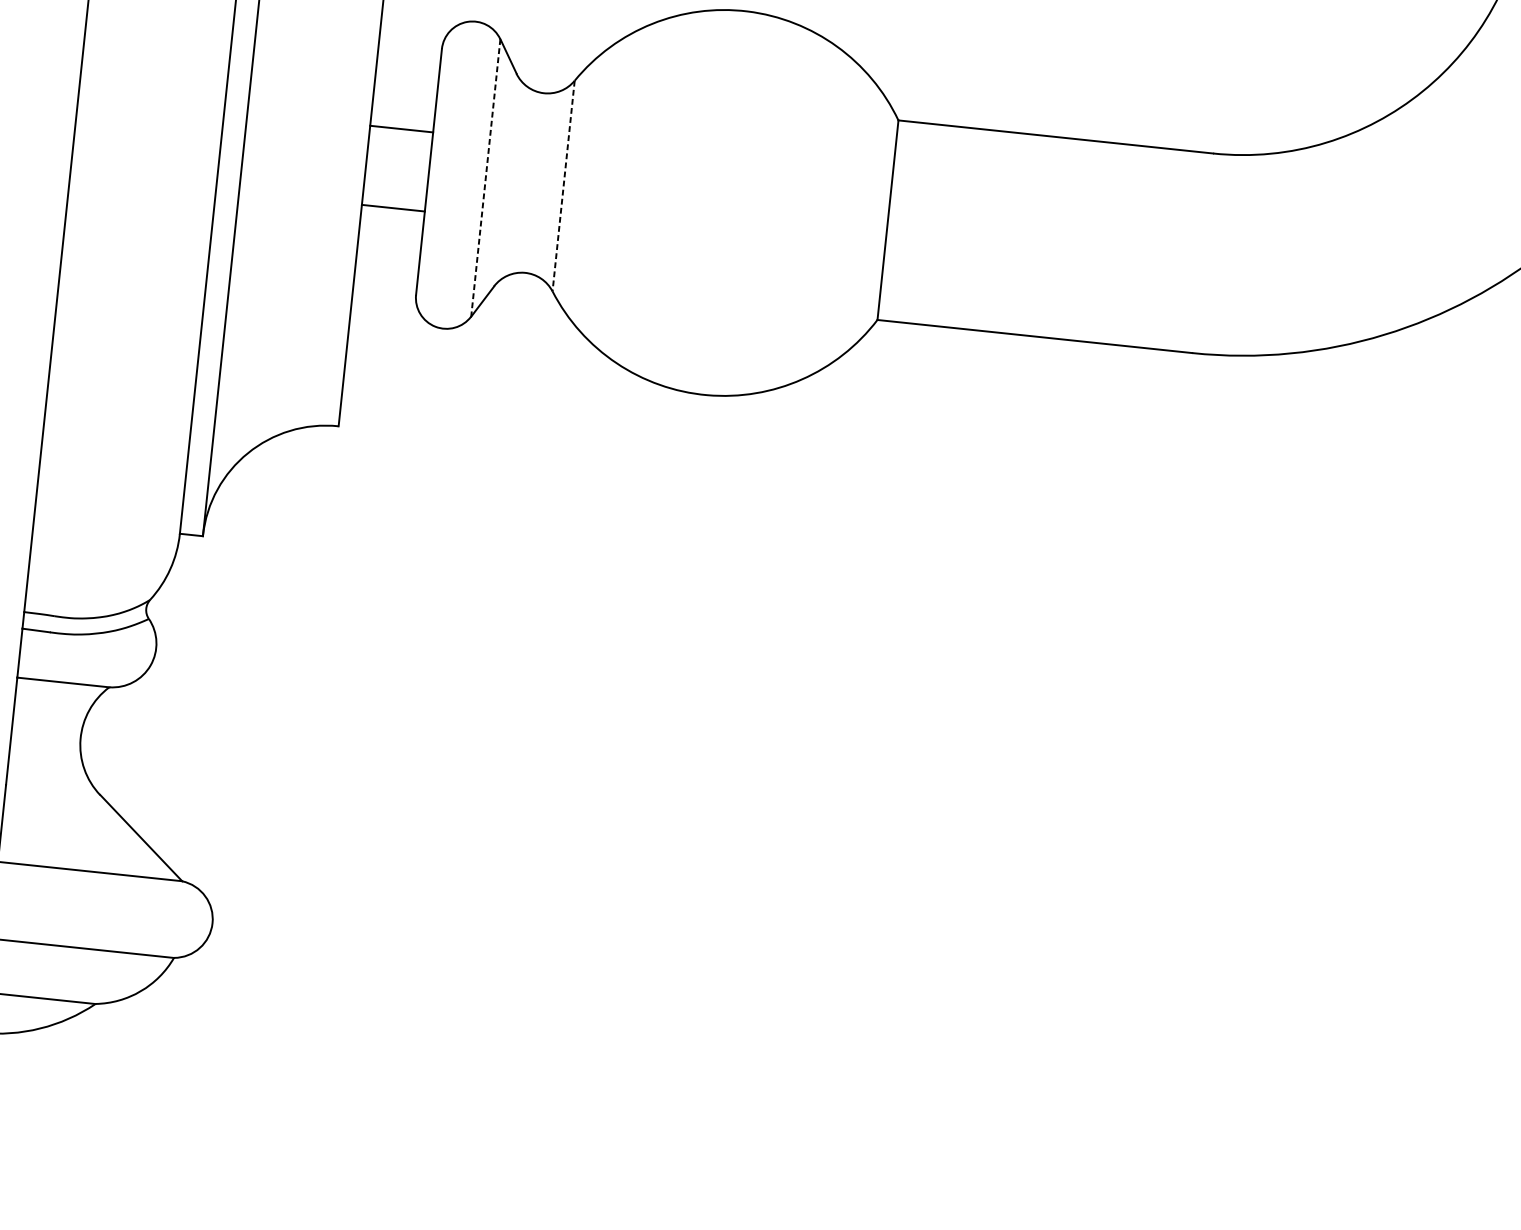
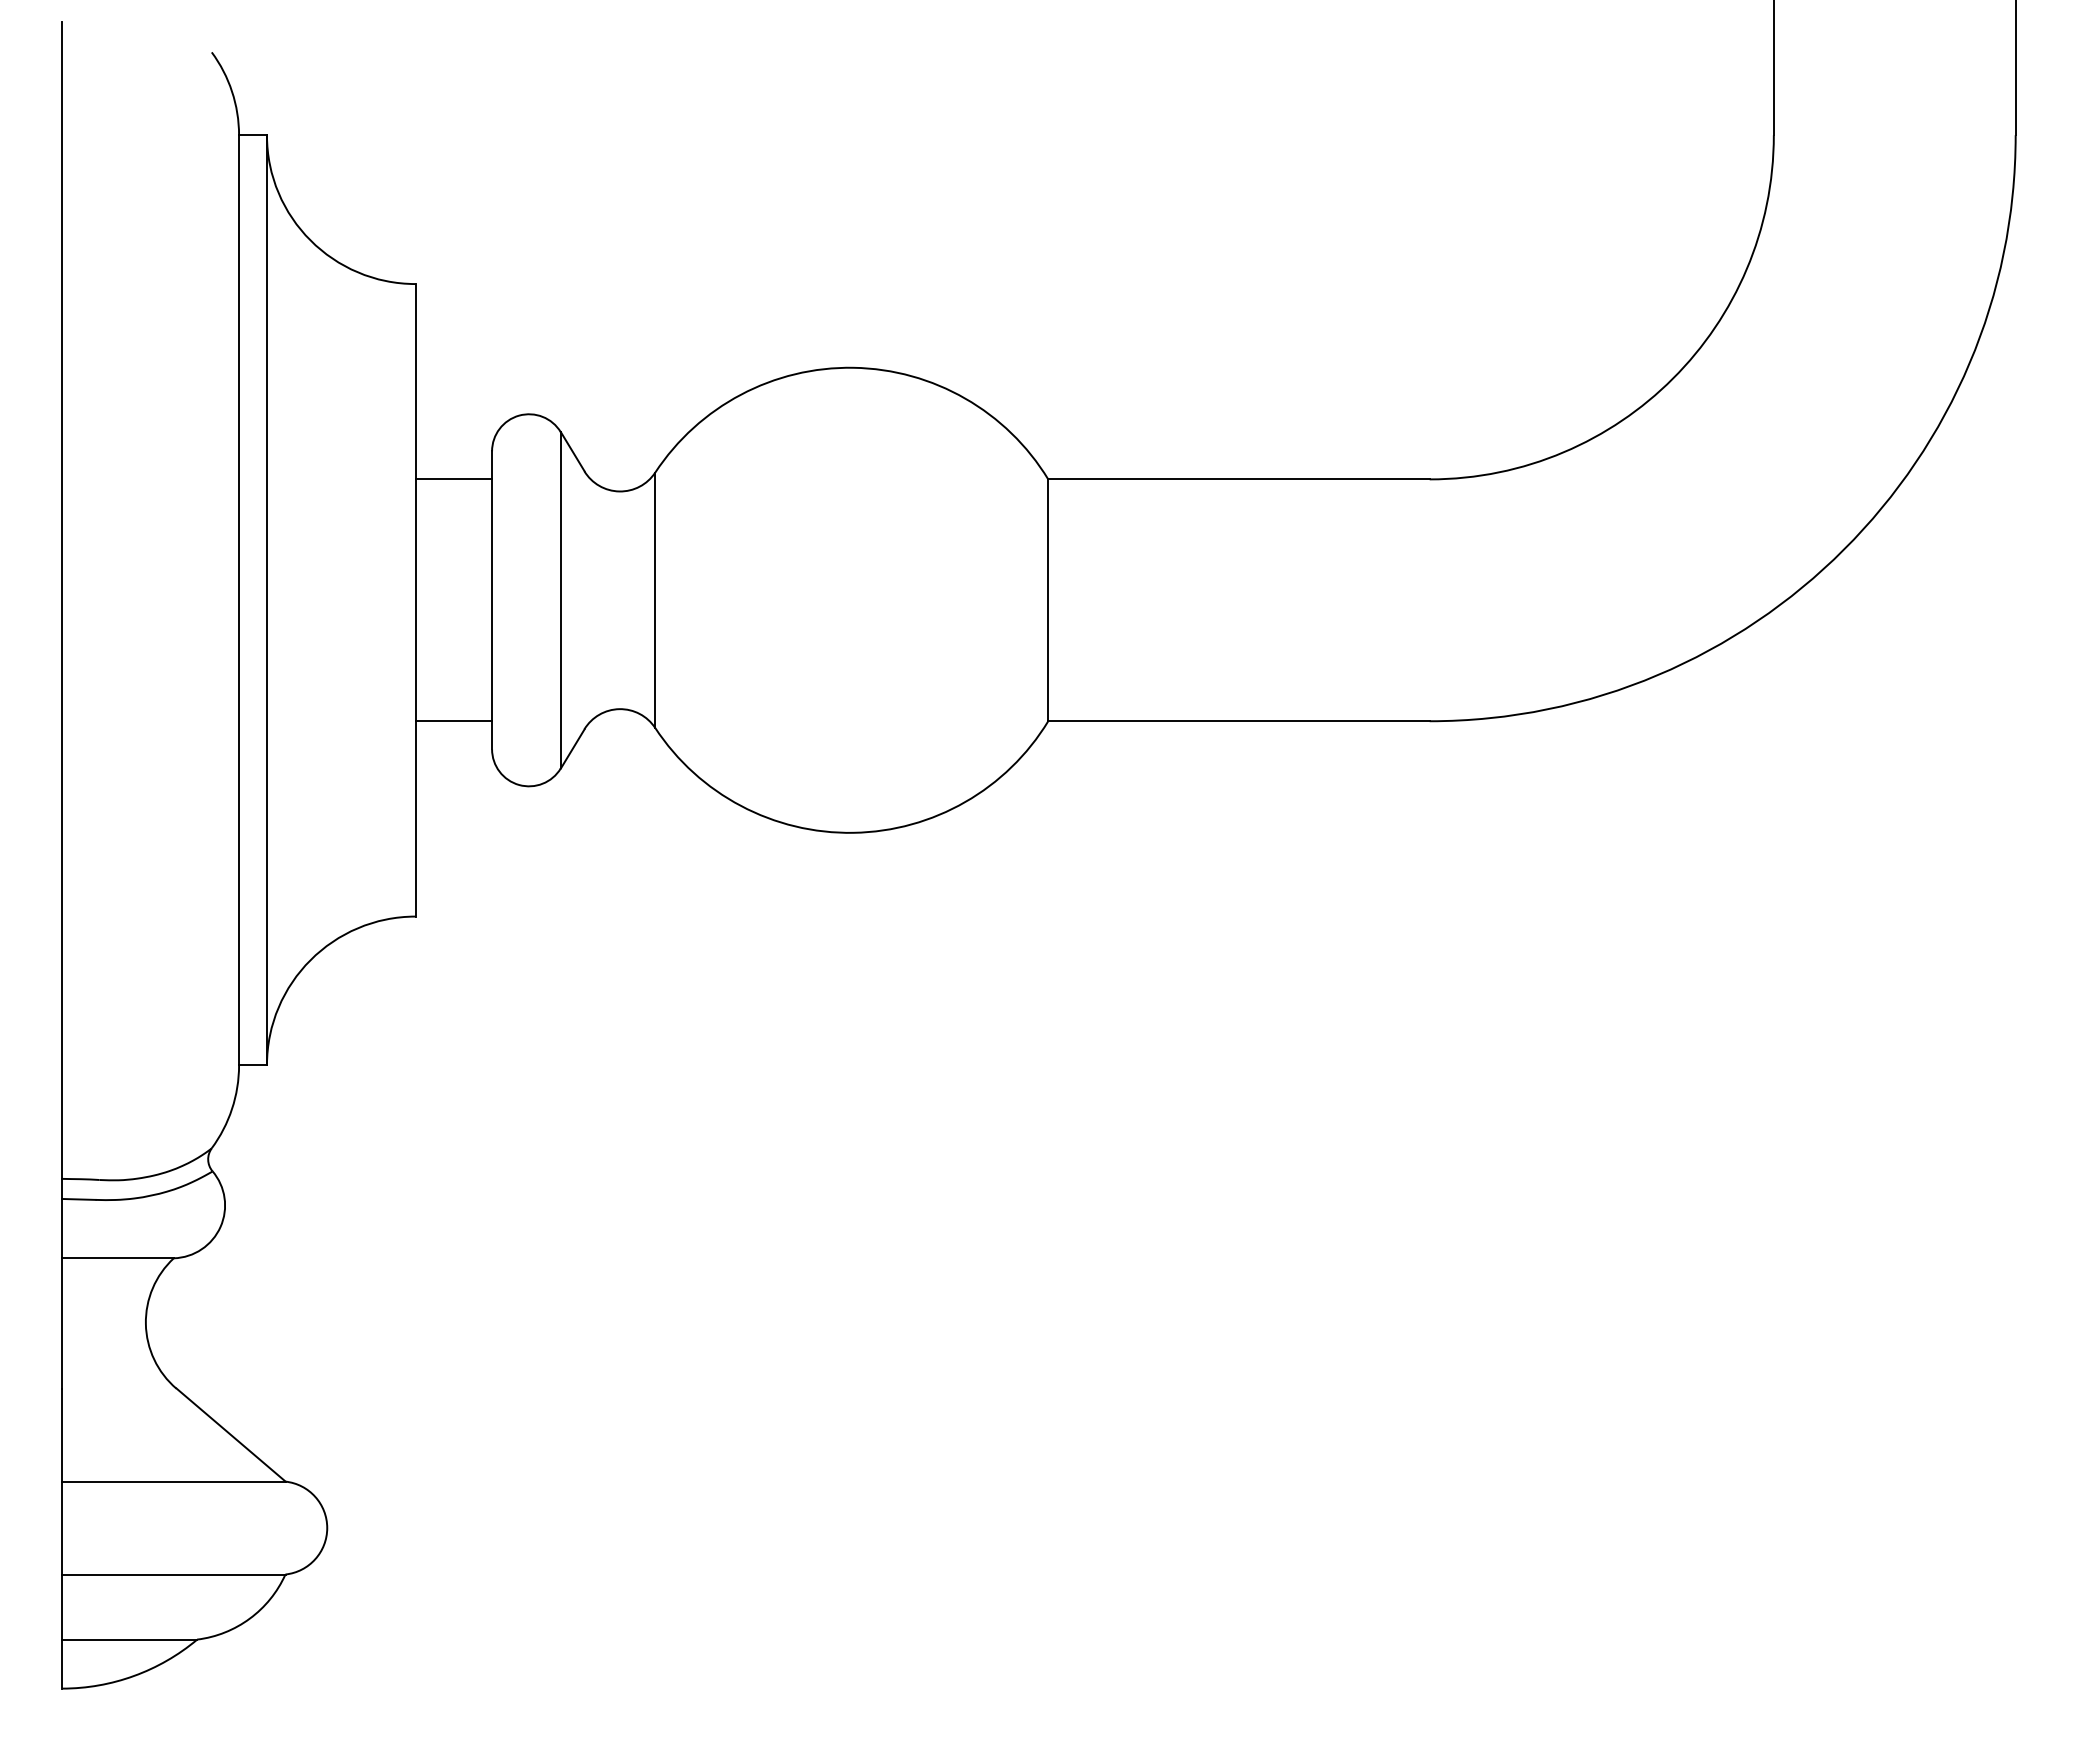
line: (401, 129) -> (453, 479), moved
line: (485, 178) -> (560, 600), dashed -> solid
line: (563, 186) -> (655, 600), dashed -> solid
line: (393, 208) -> (453, 721), moved

